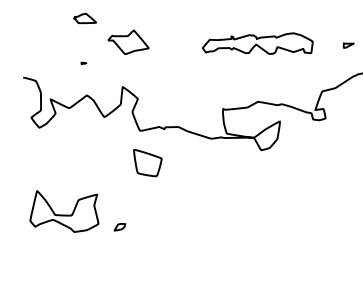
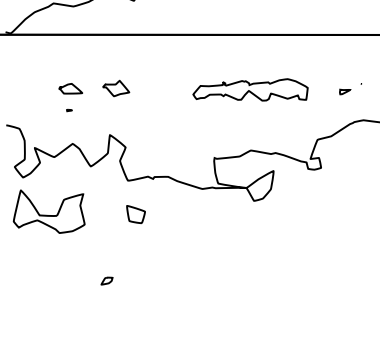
part: (84, 18) -> (70, 88), moved
part: (129, 42) -> (116, 88), size x0.62
part: (147, 163) -> (135, 214), size x0.62
part: (63, 211) -> (48, 211), moved

